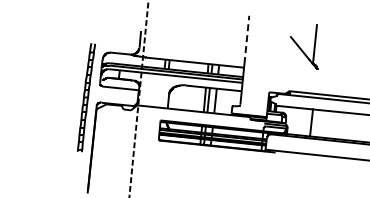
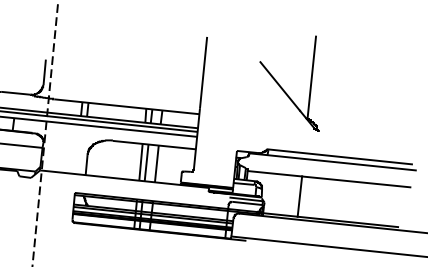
line: (246, 39) -> (203, 72), dashed -> solid
part: (304, 46) -> (289, 82), size x1.43

